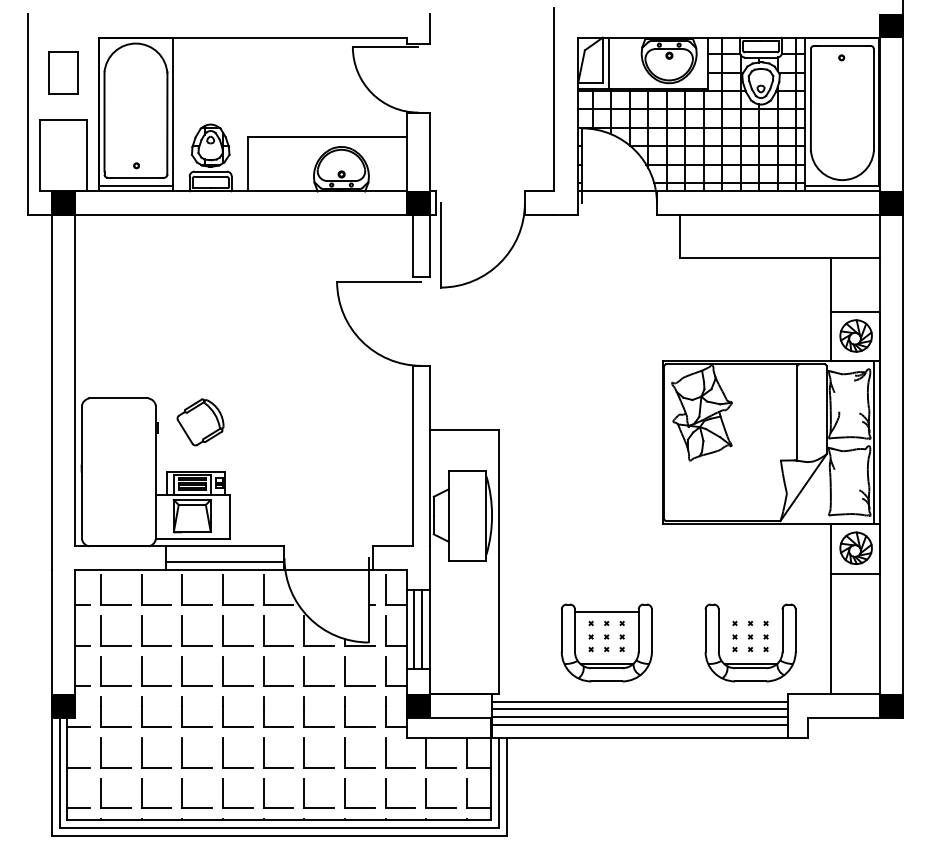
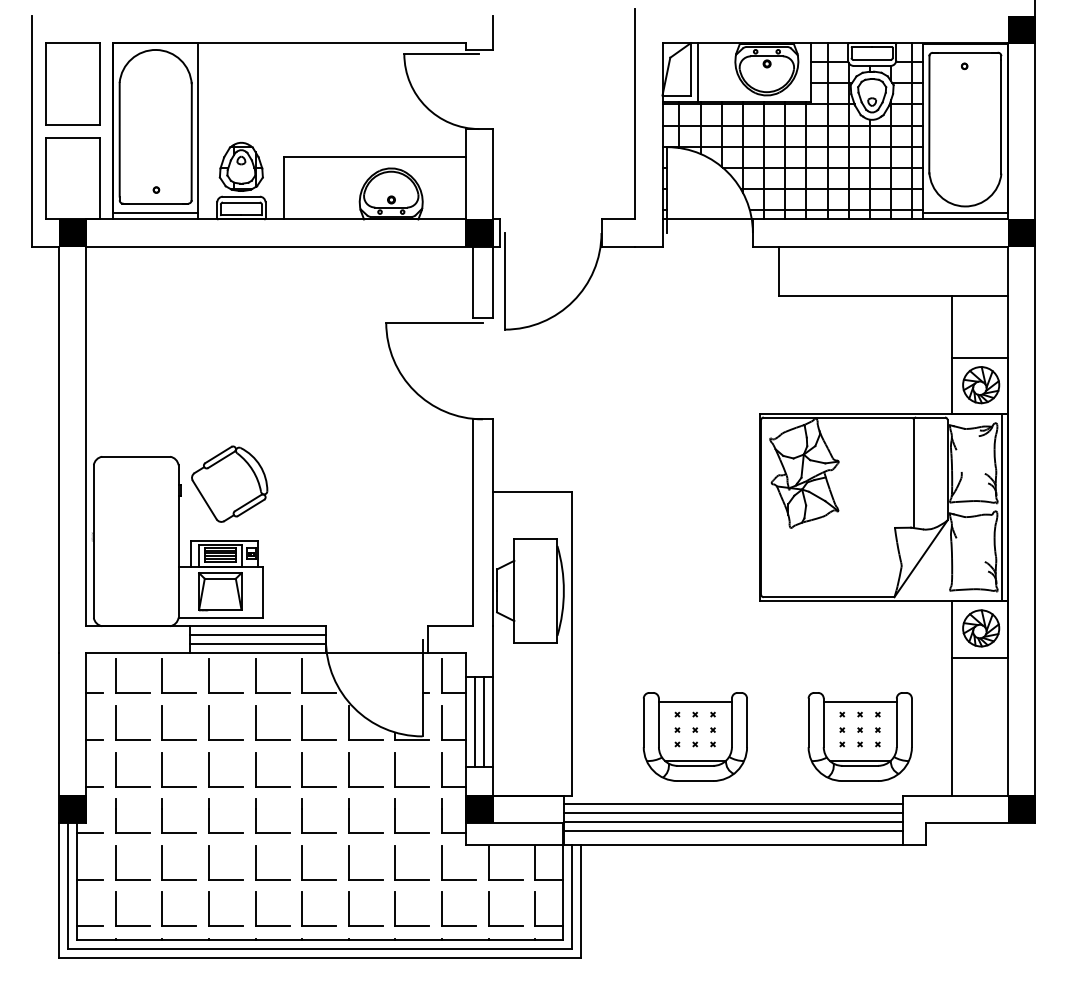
part: (63, 72) -> (72, 83), size x1.67
part: (200, 421) -> (229, 483), size x1.43
line: (224, 554) -> (257, 635), added
line: (749, 612) -> (859, 701), added

